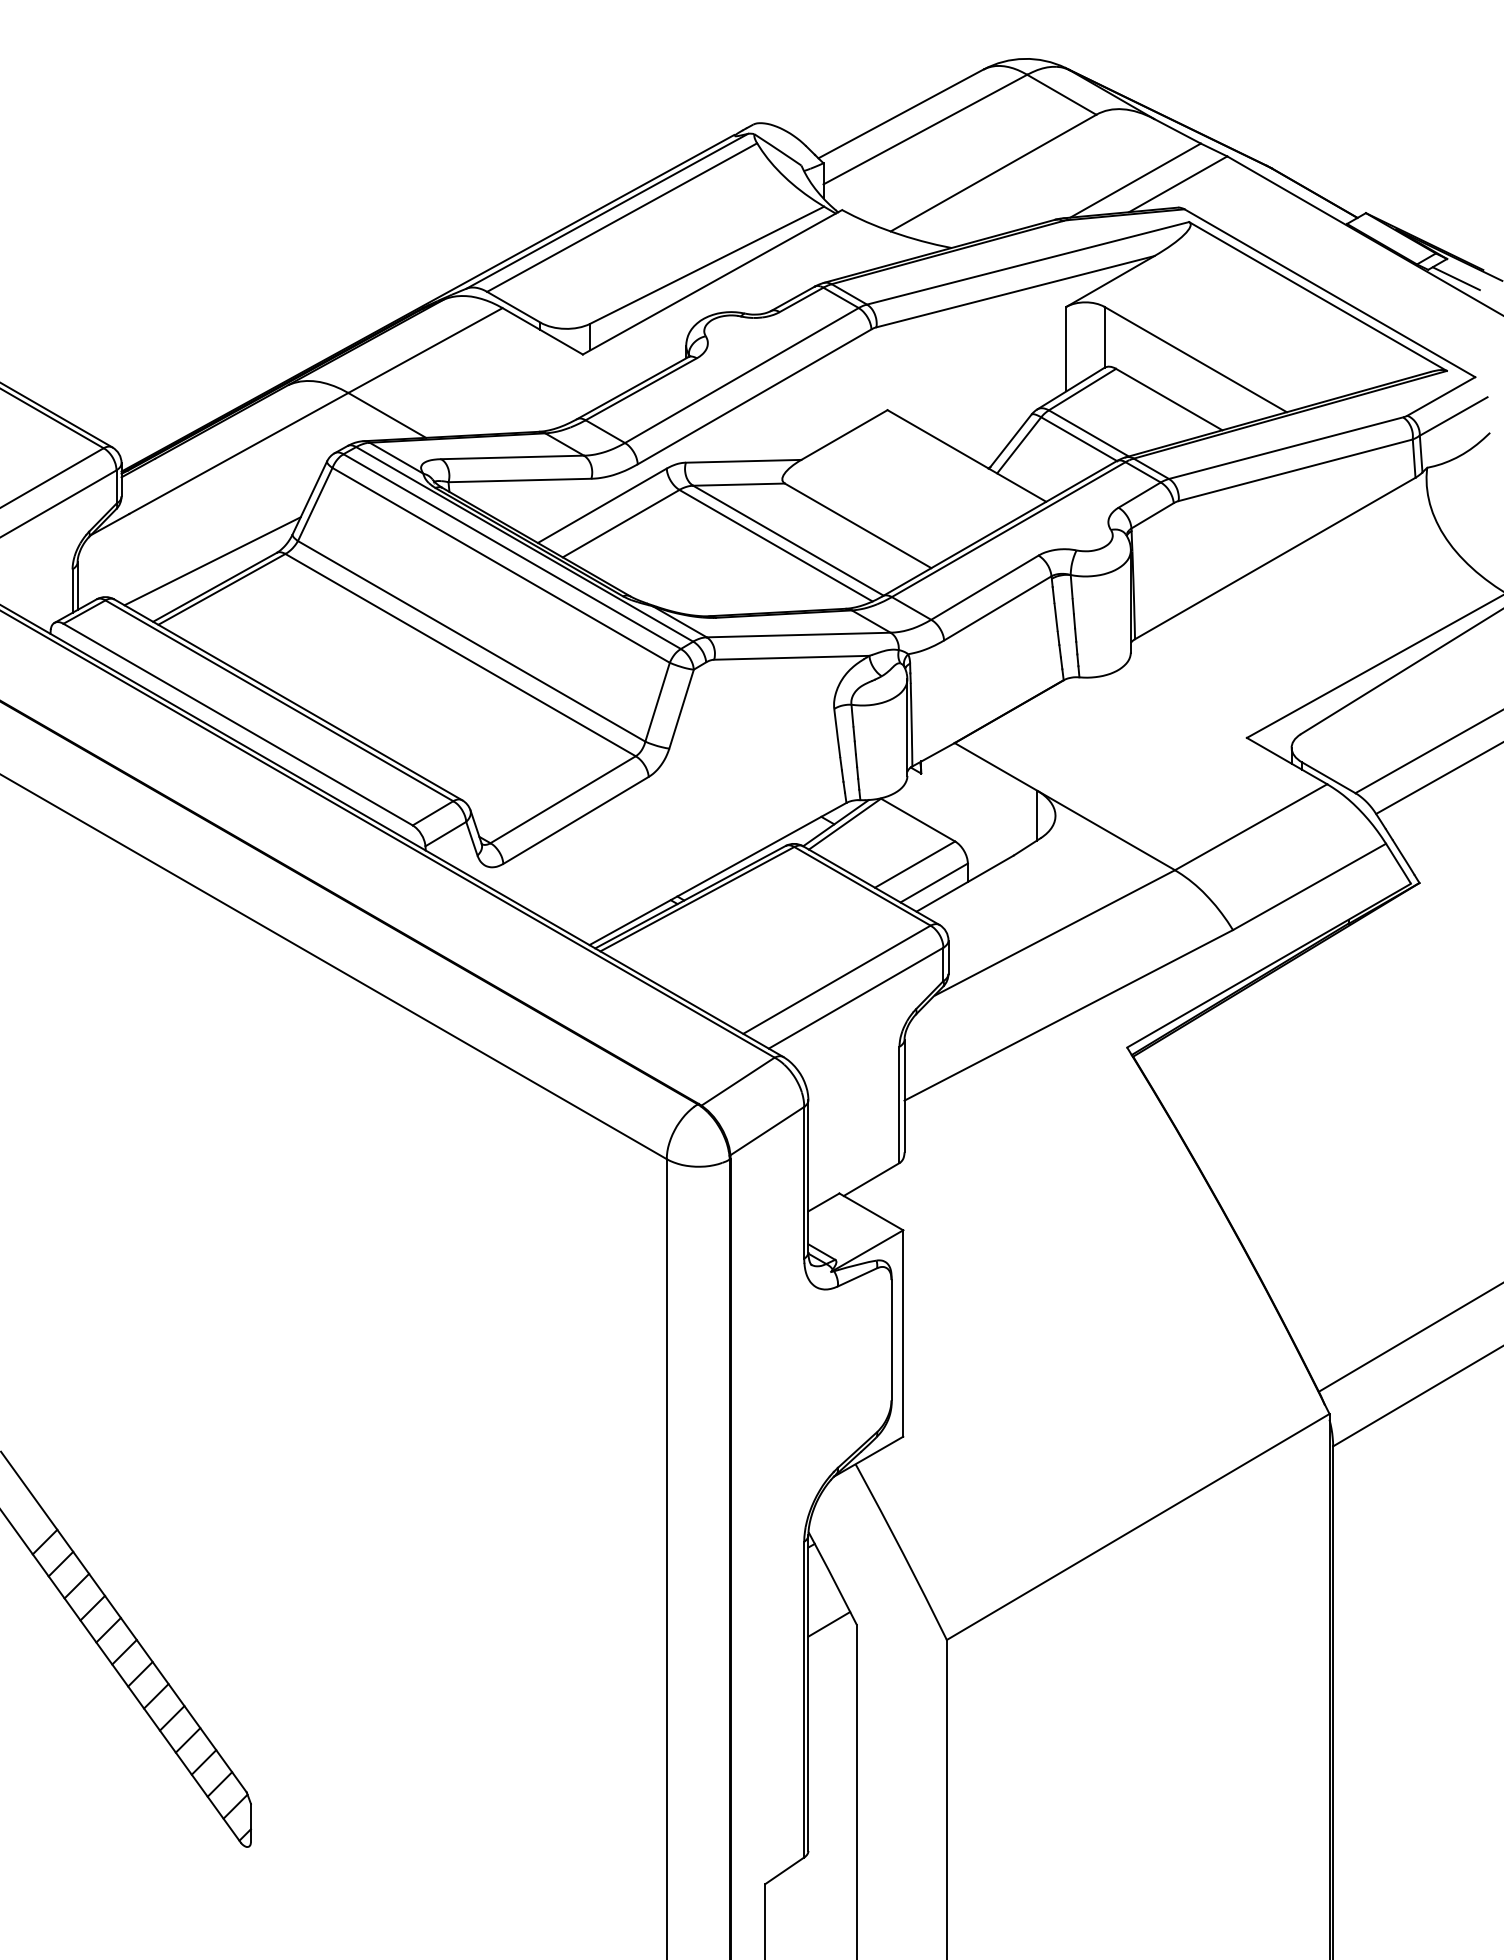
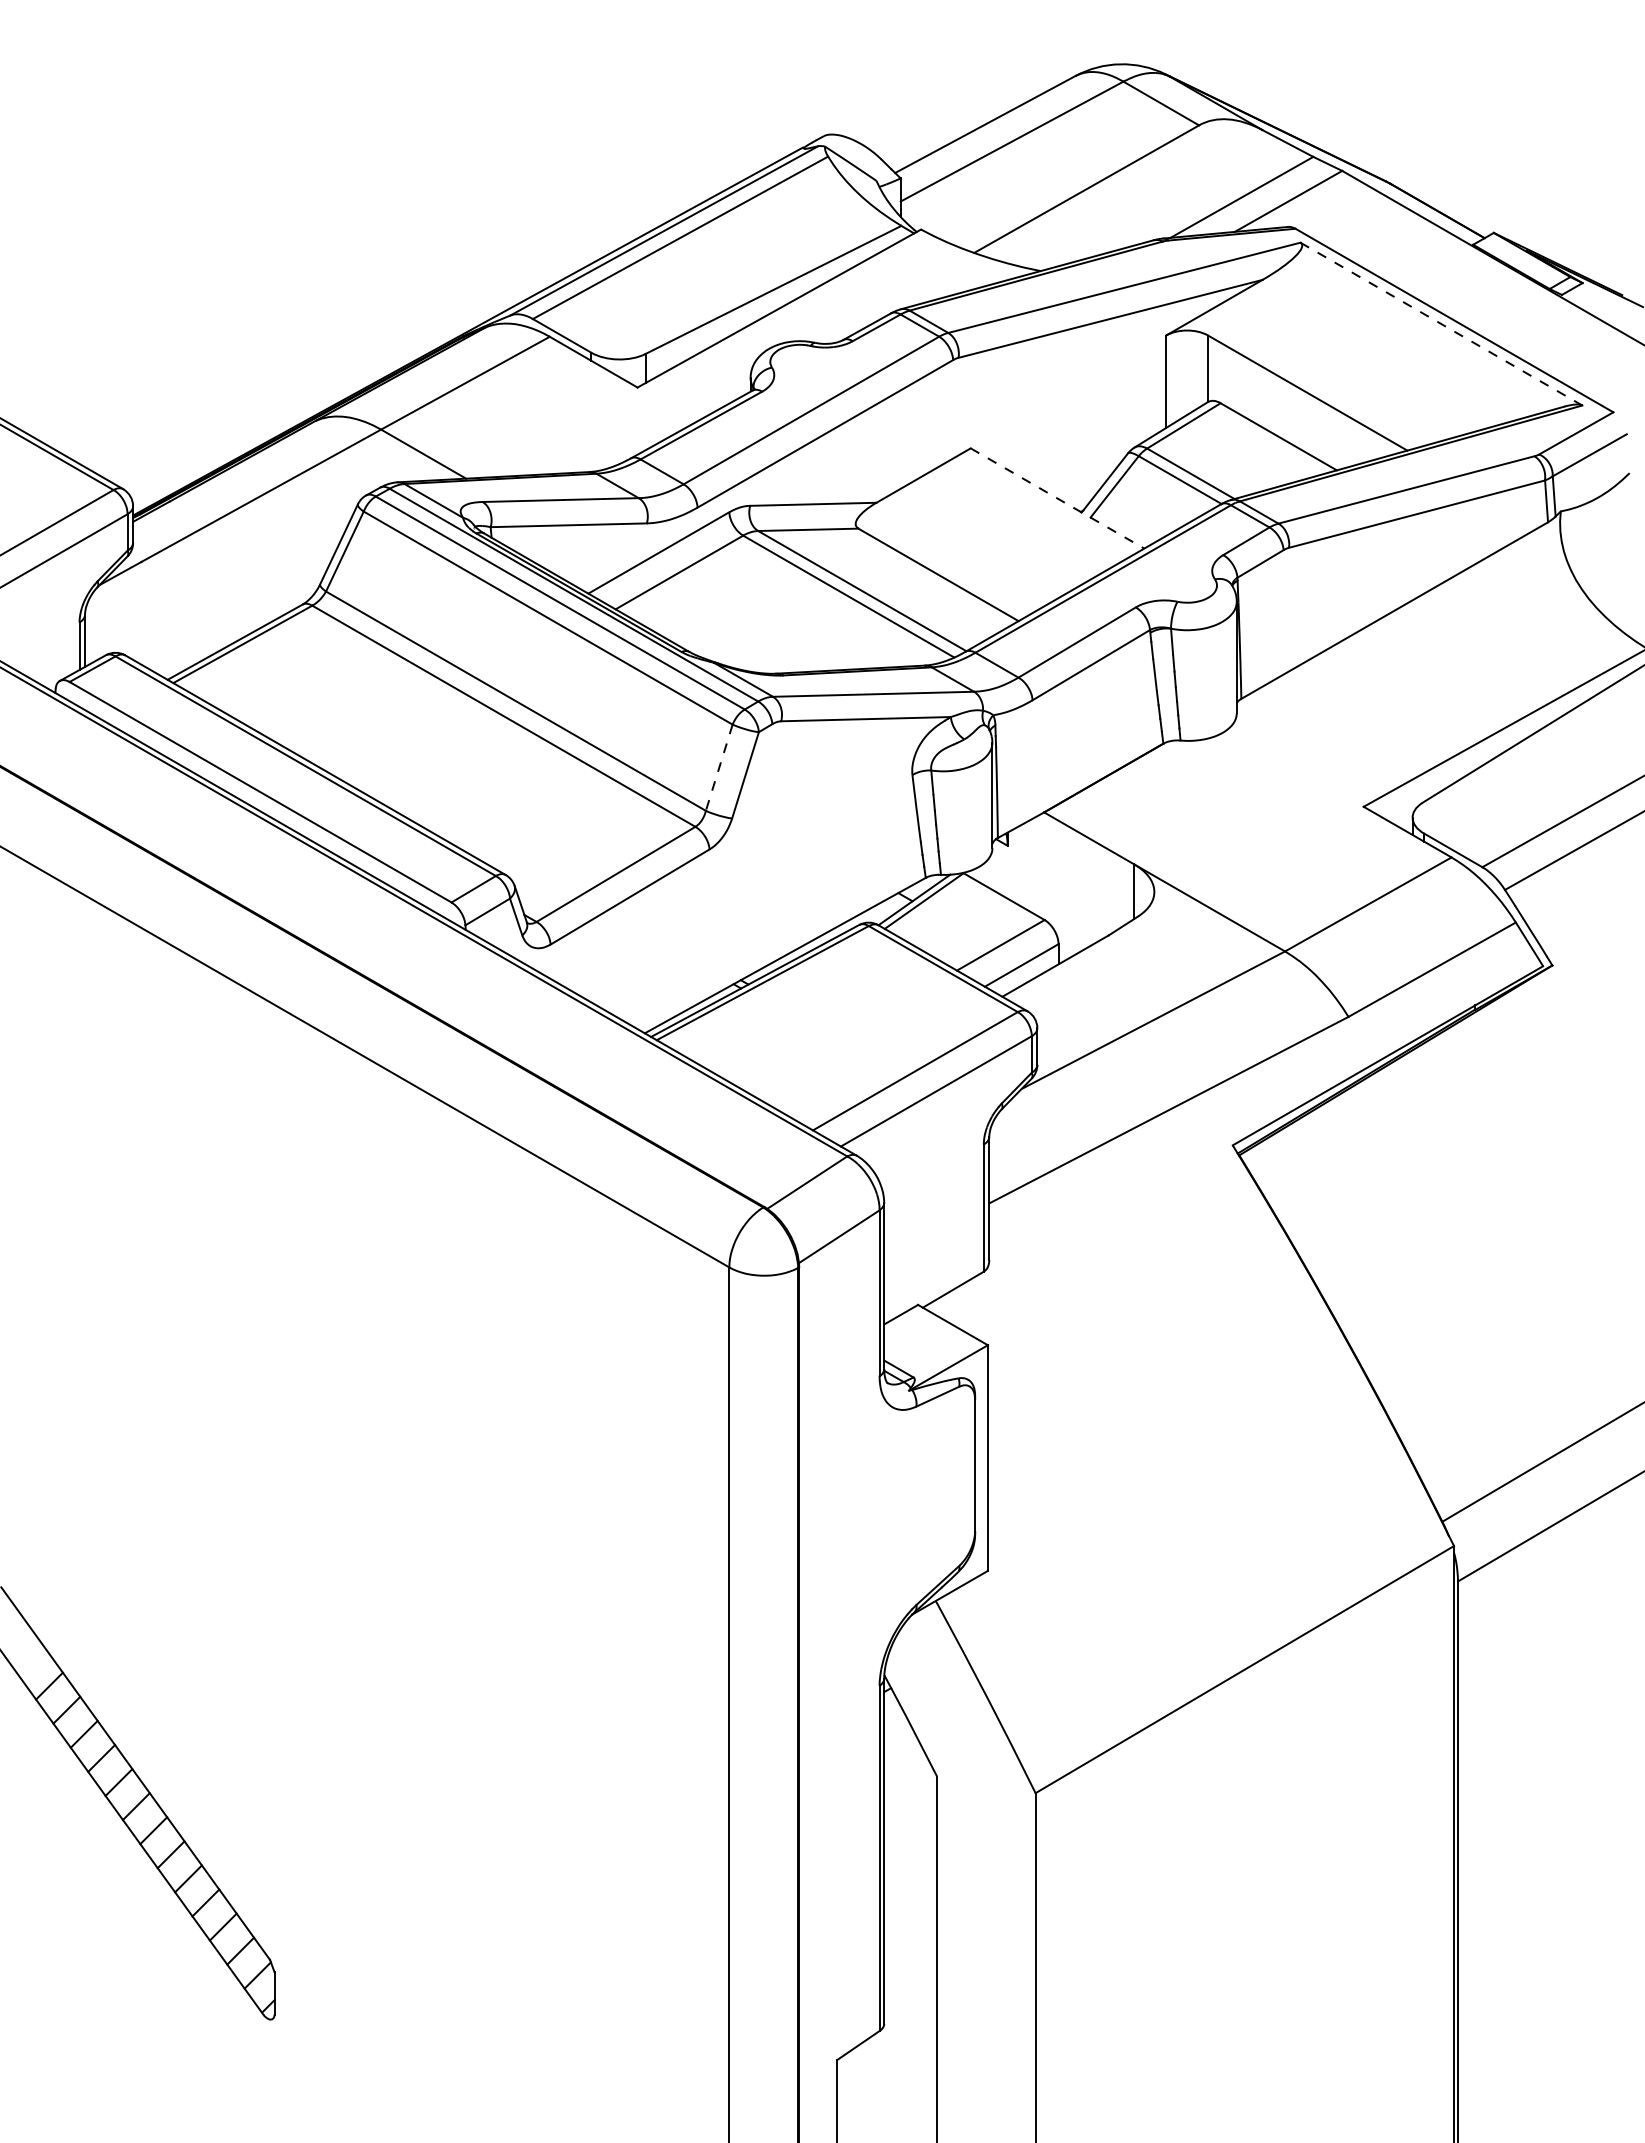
line: (1456, 278) -> (1592, 304), removed
line: (1318, 296) -> (1441, 324), solid -> dashed
line: (966, 455) -> (1057, 498), solid -> dashed
line: (212, 561) -> (232, 613), removed
line: (657, 702) -> (719, 768), solid -> dashed
line: (828, 1623) -> (906, 1775), removed

